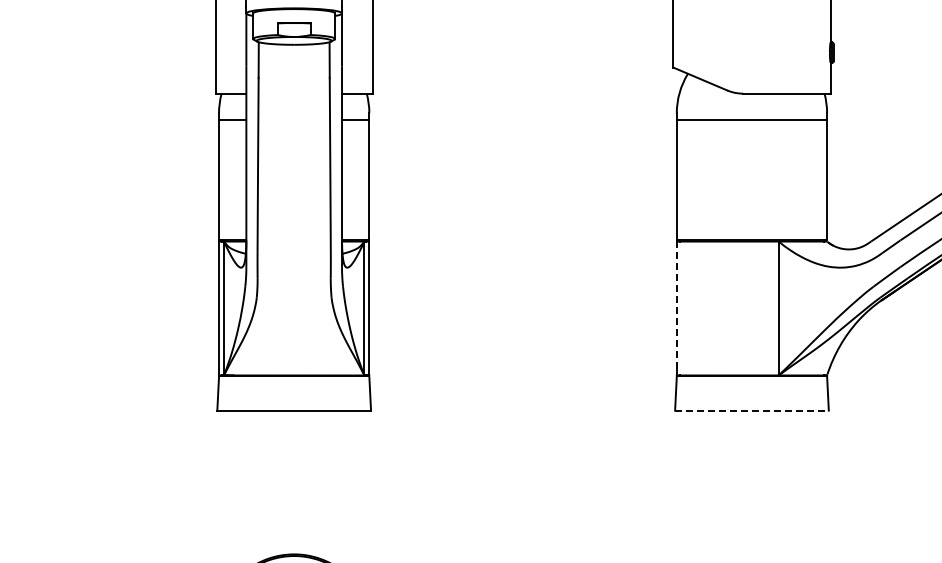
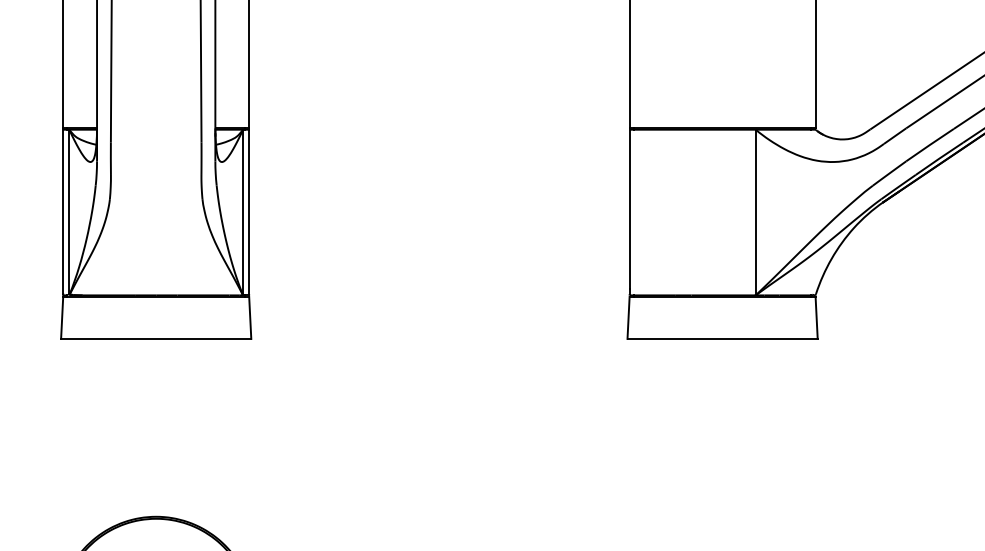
line: (676, 306) -> (629, 210), dashed -> solid
line: (751, 410) -> (722, 338), dashed -> solid

